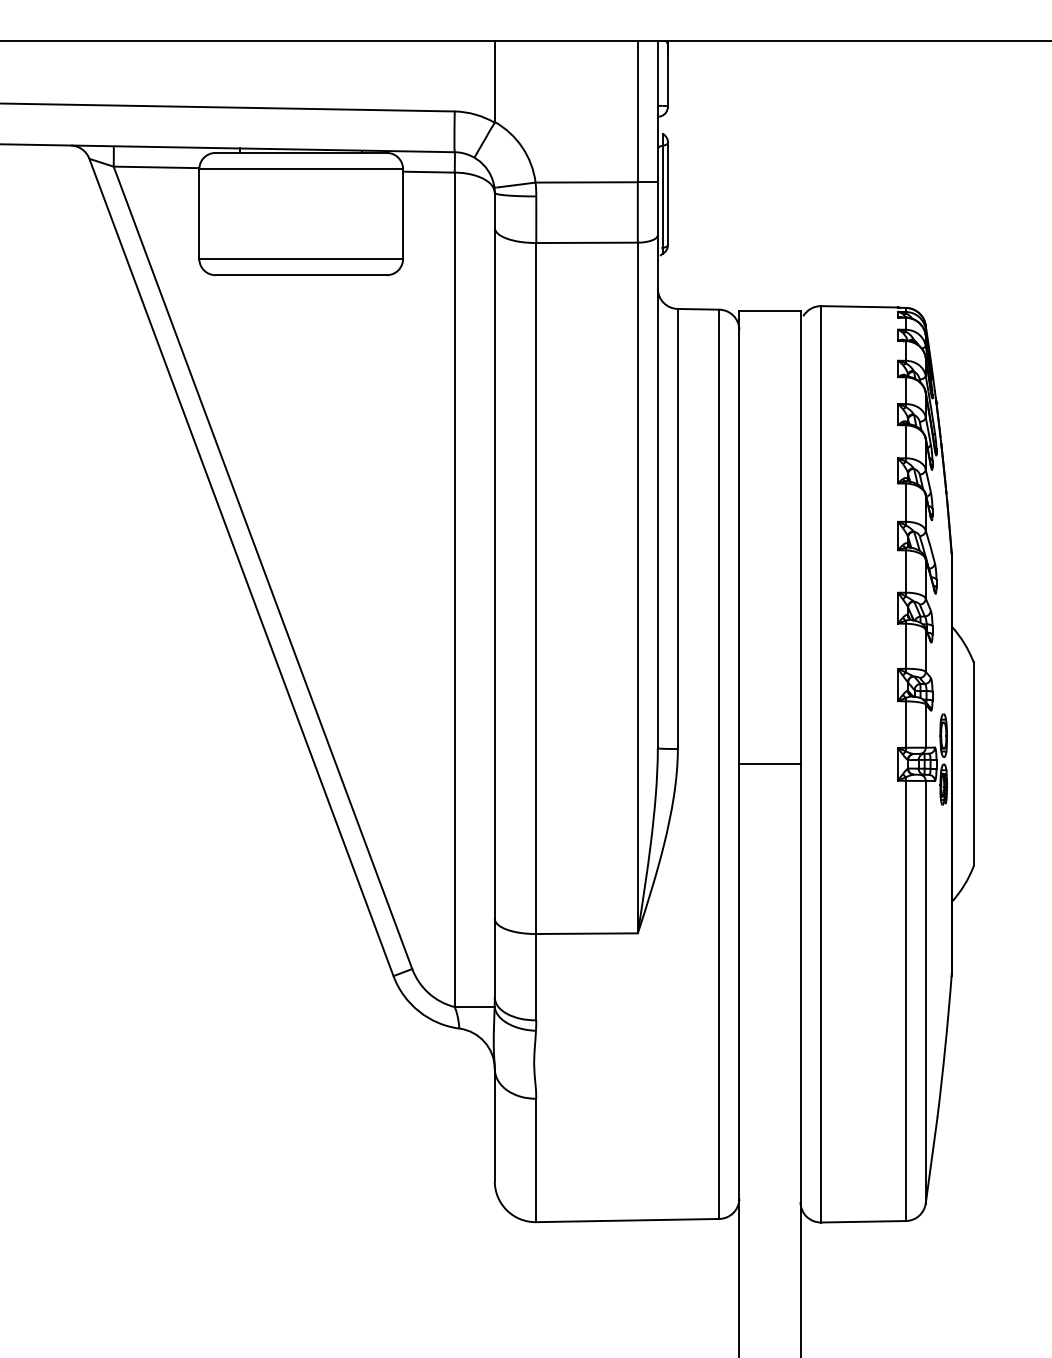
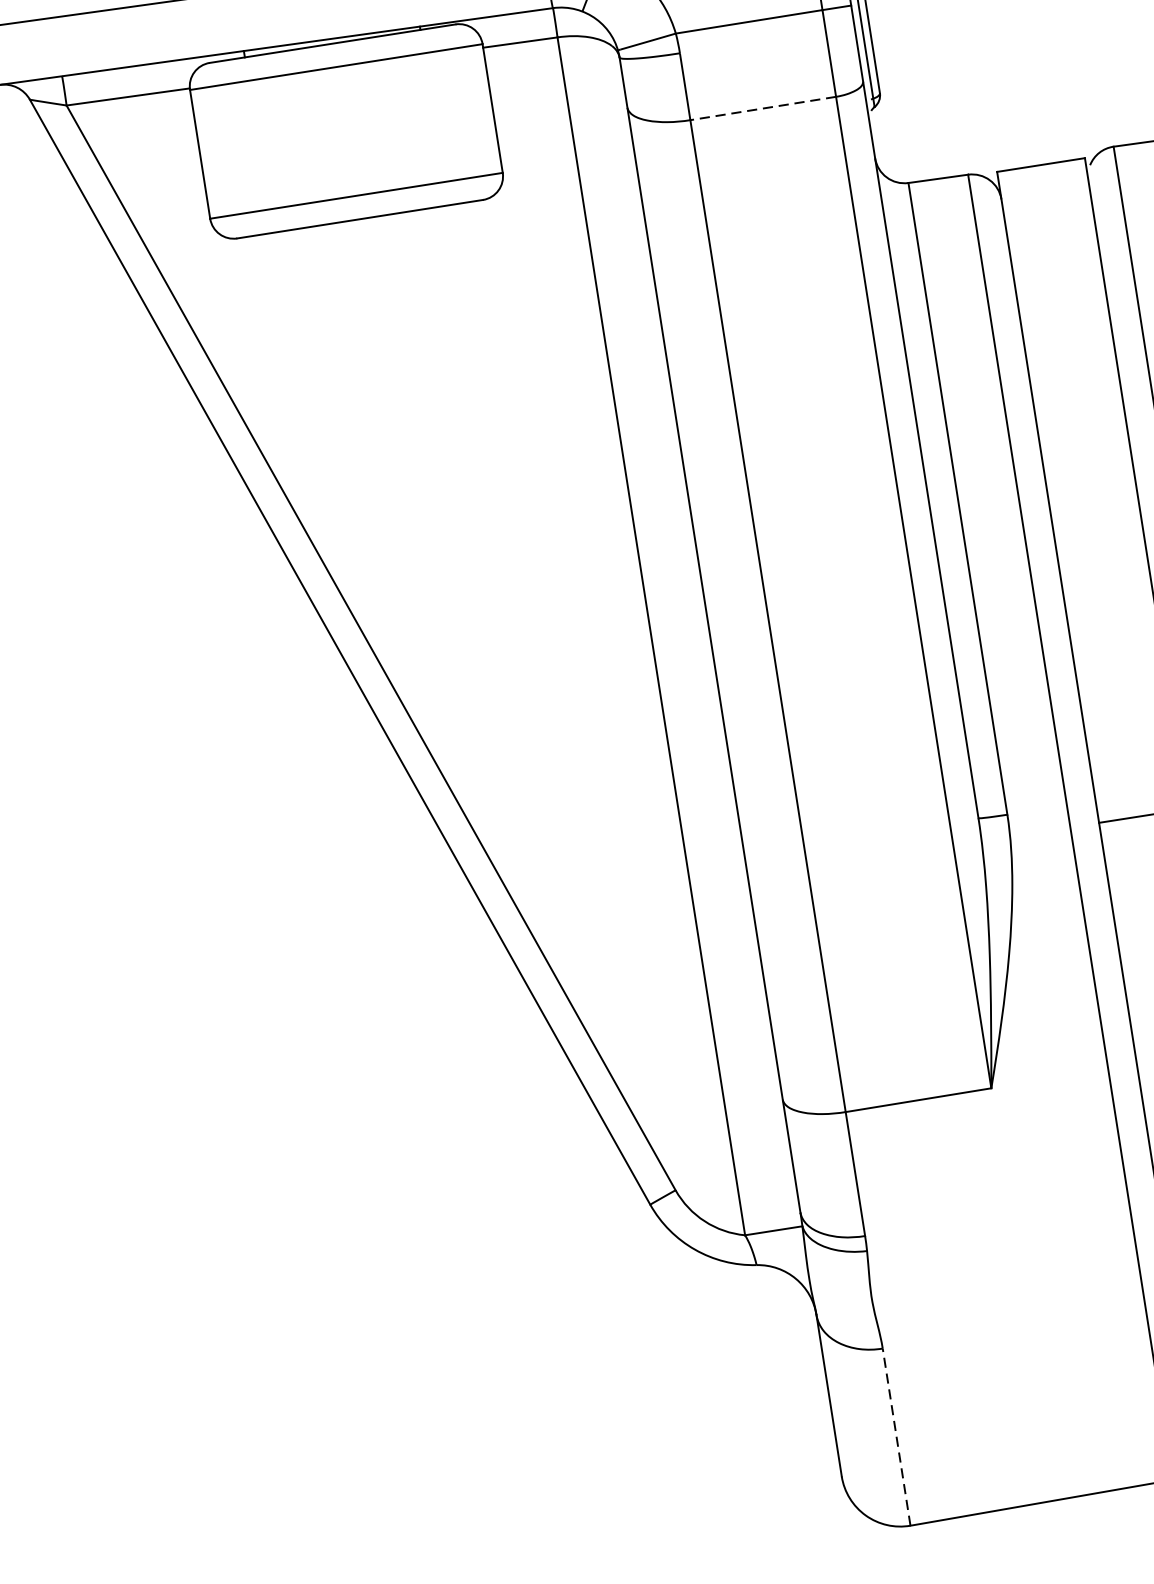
line: (587, 242) -> (763, 107), solid -> dashed
line: (536, 1160) -> (896, 1437), solid -> dashed

